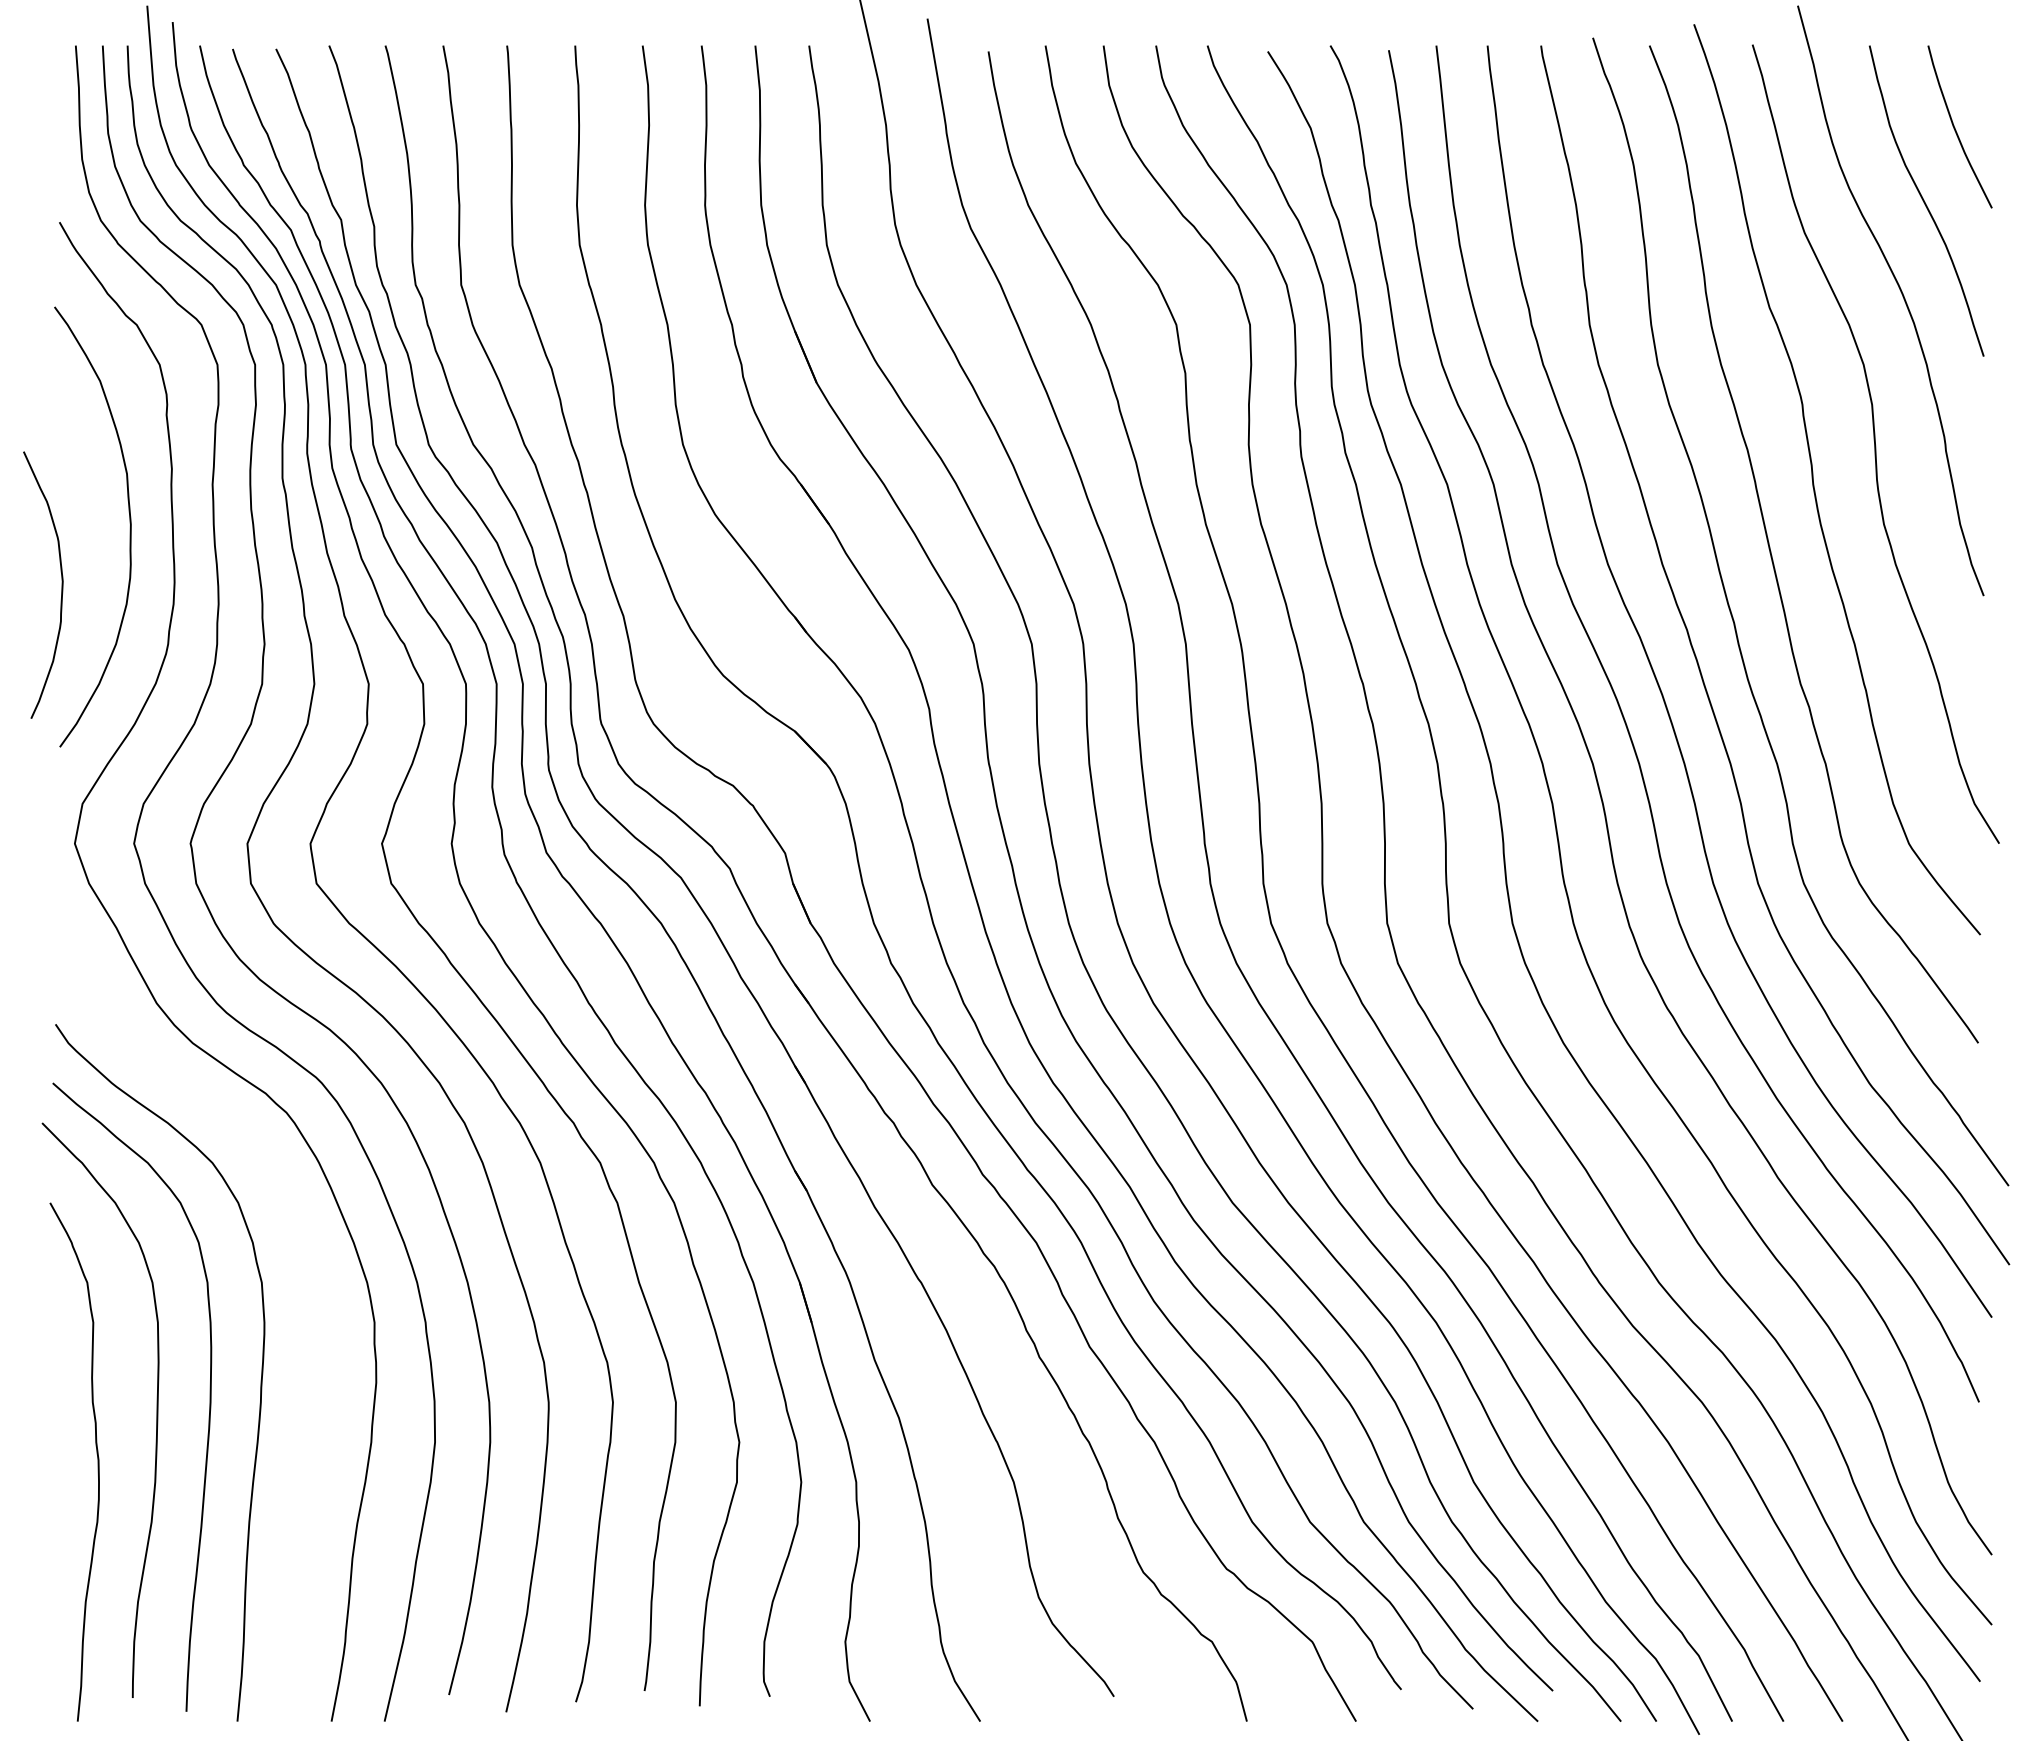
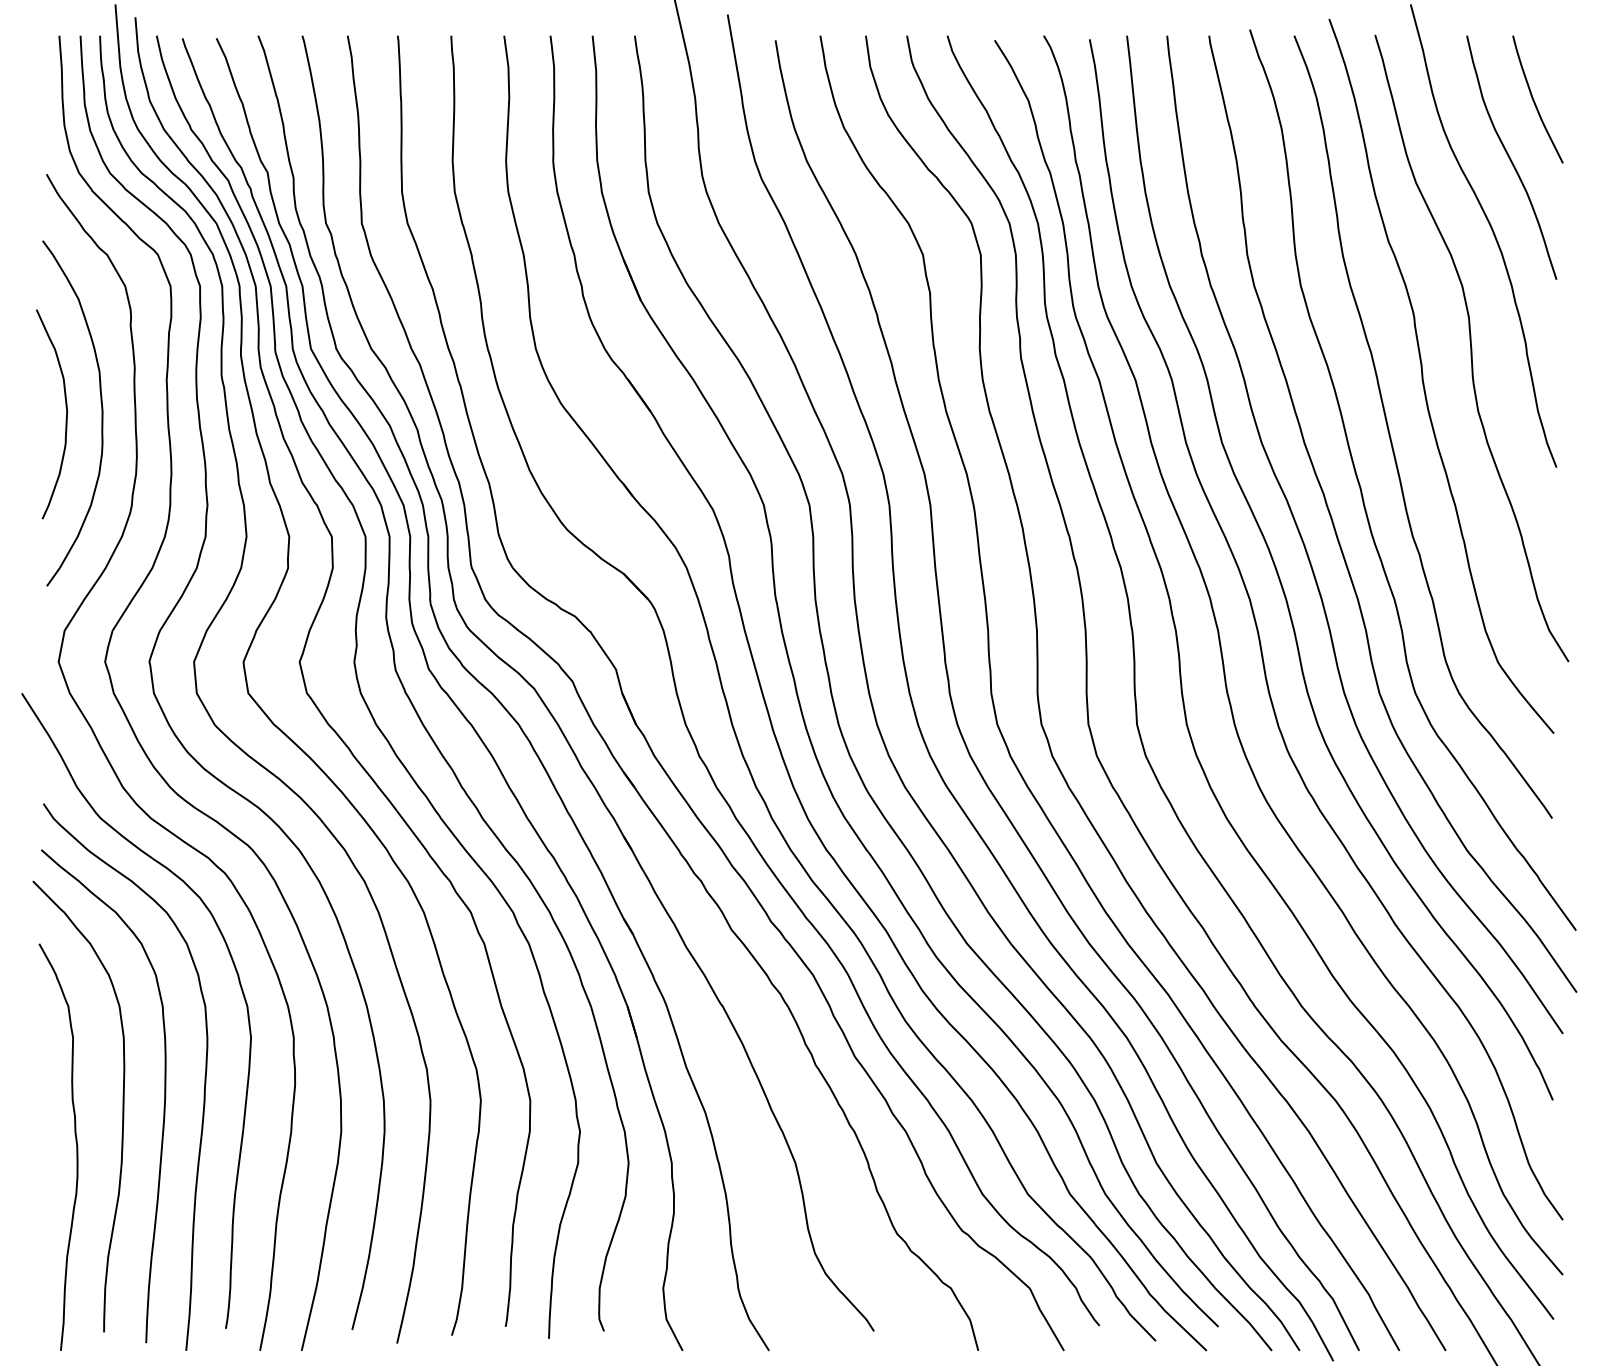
curve: (61, 584) -> (66, 413), moved
curve: (305, 1255) -> (239, 985), added

